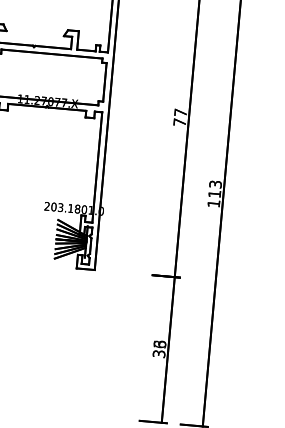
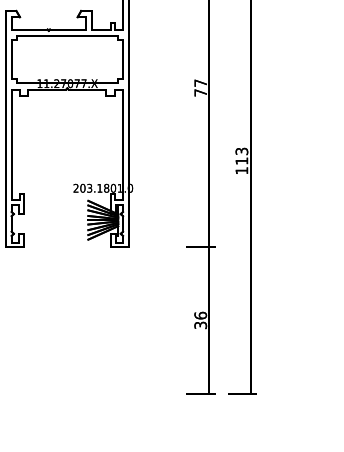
text: (159, 344) -> (200, 315), 33 -> 36

